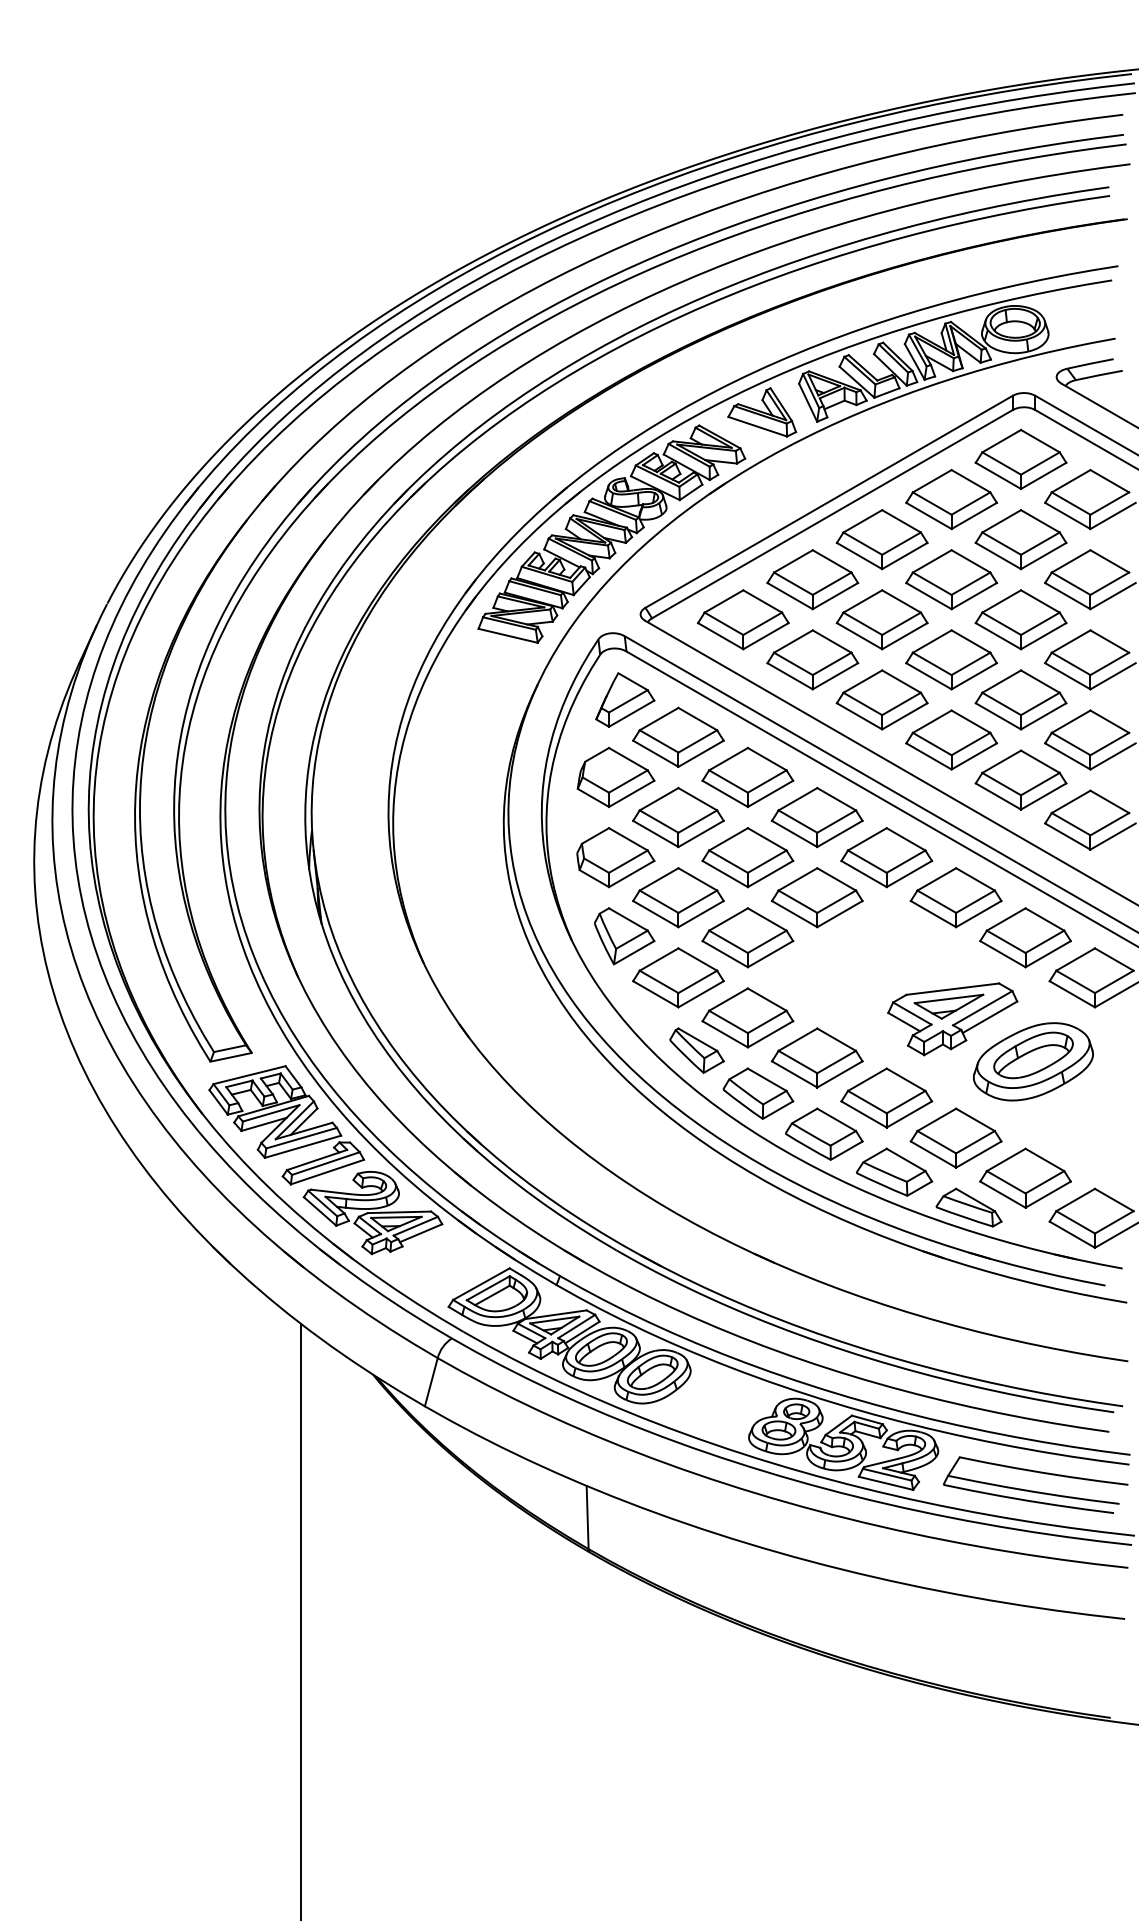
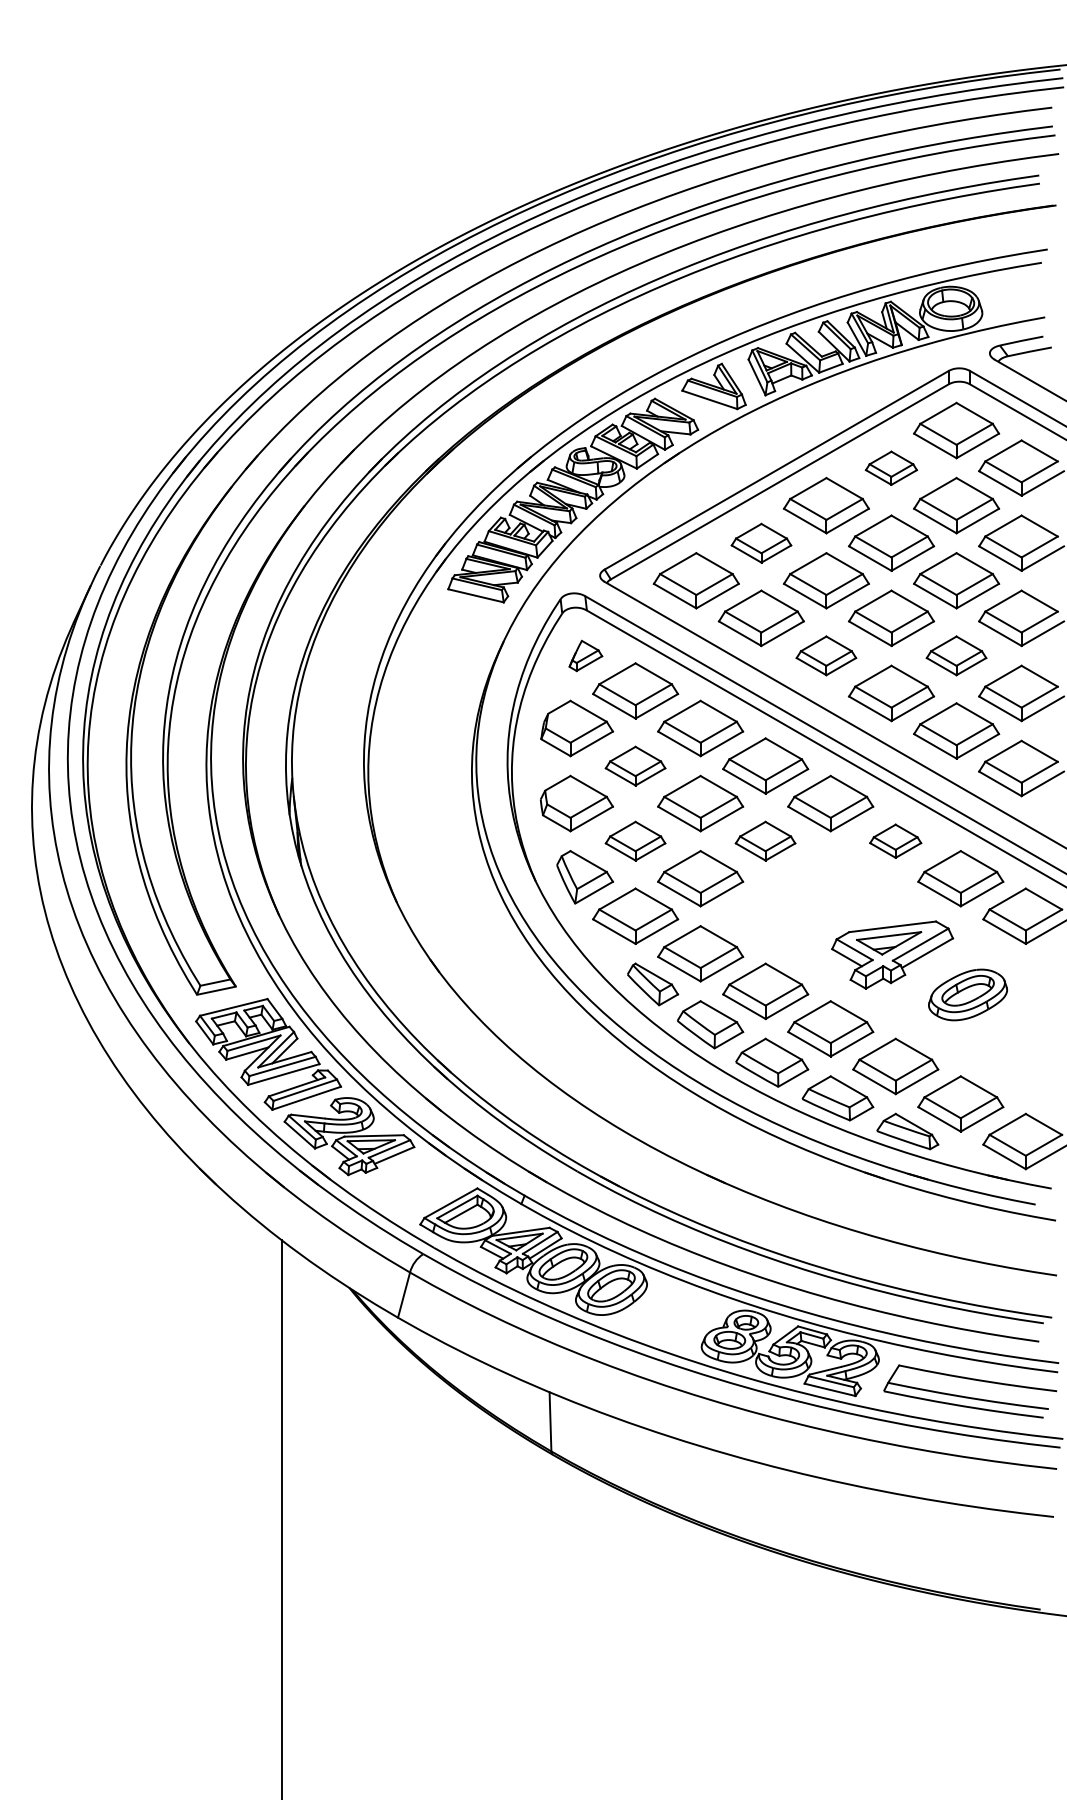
part: (951, 499) -> (891, 468), size x0.6
part: (812, 579) -> (761, 543), size x0.7
part: (625, 699) -> (585, 655), size x0.6
part: (881, 699) -> (825, 655), size x0.7
part: (1020, 699) -> (956, 655), size x0.7
part: (678, 817) -> (635, 766), size x0.7
part: (678, 897) -> (635, 840), size x0.7
part: (816, 897) -> (764, 840), size x0.7
part: (955, 897) -> (895, 840), size x0.6
part: (1032, 1061) -> (967, 994), size x0.7

